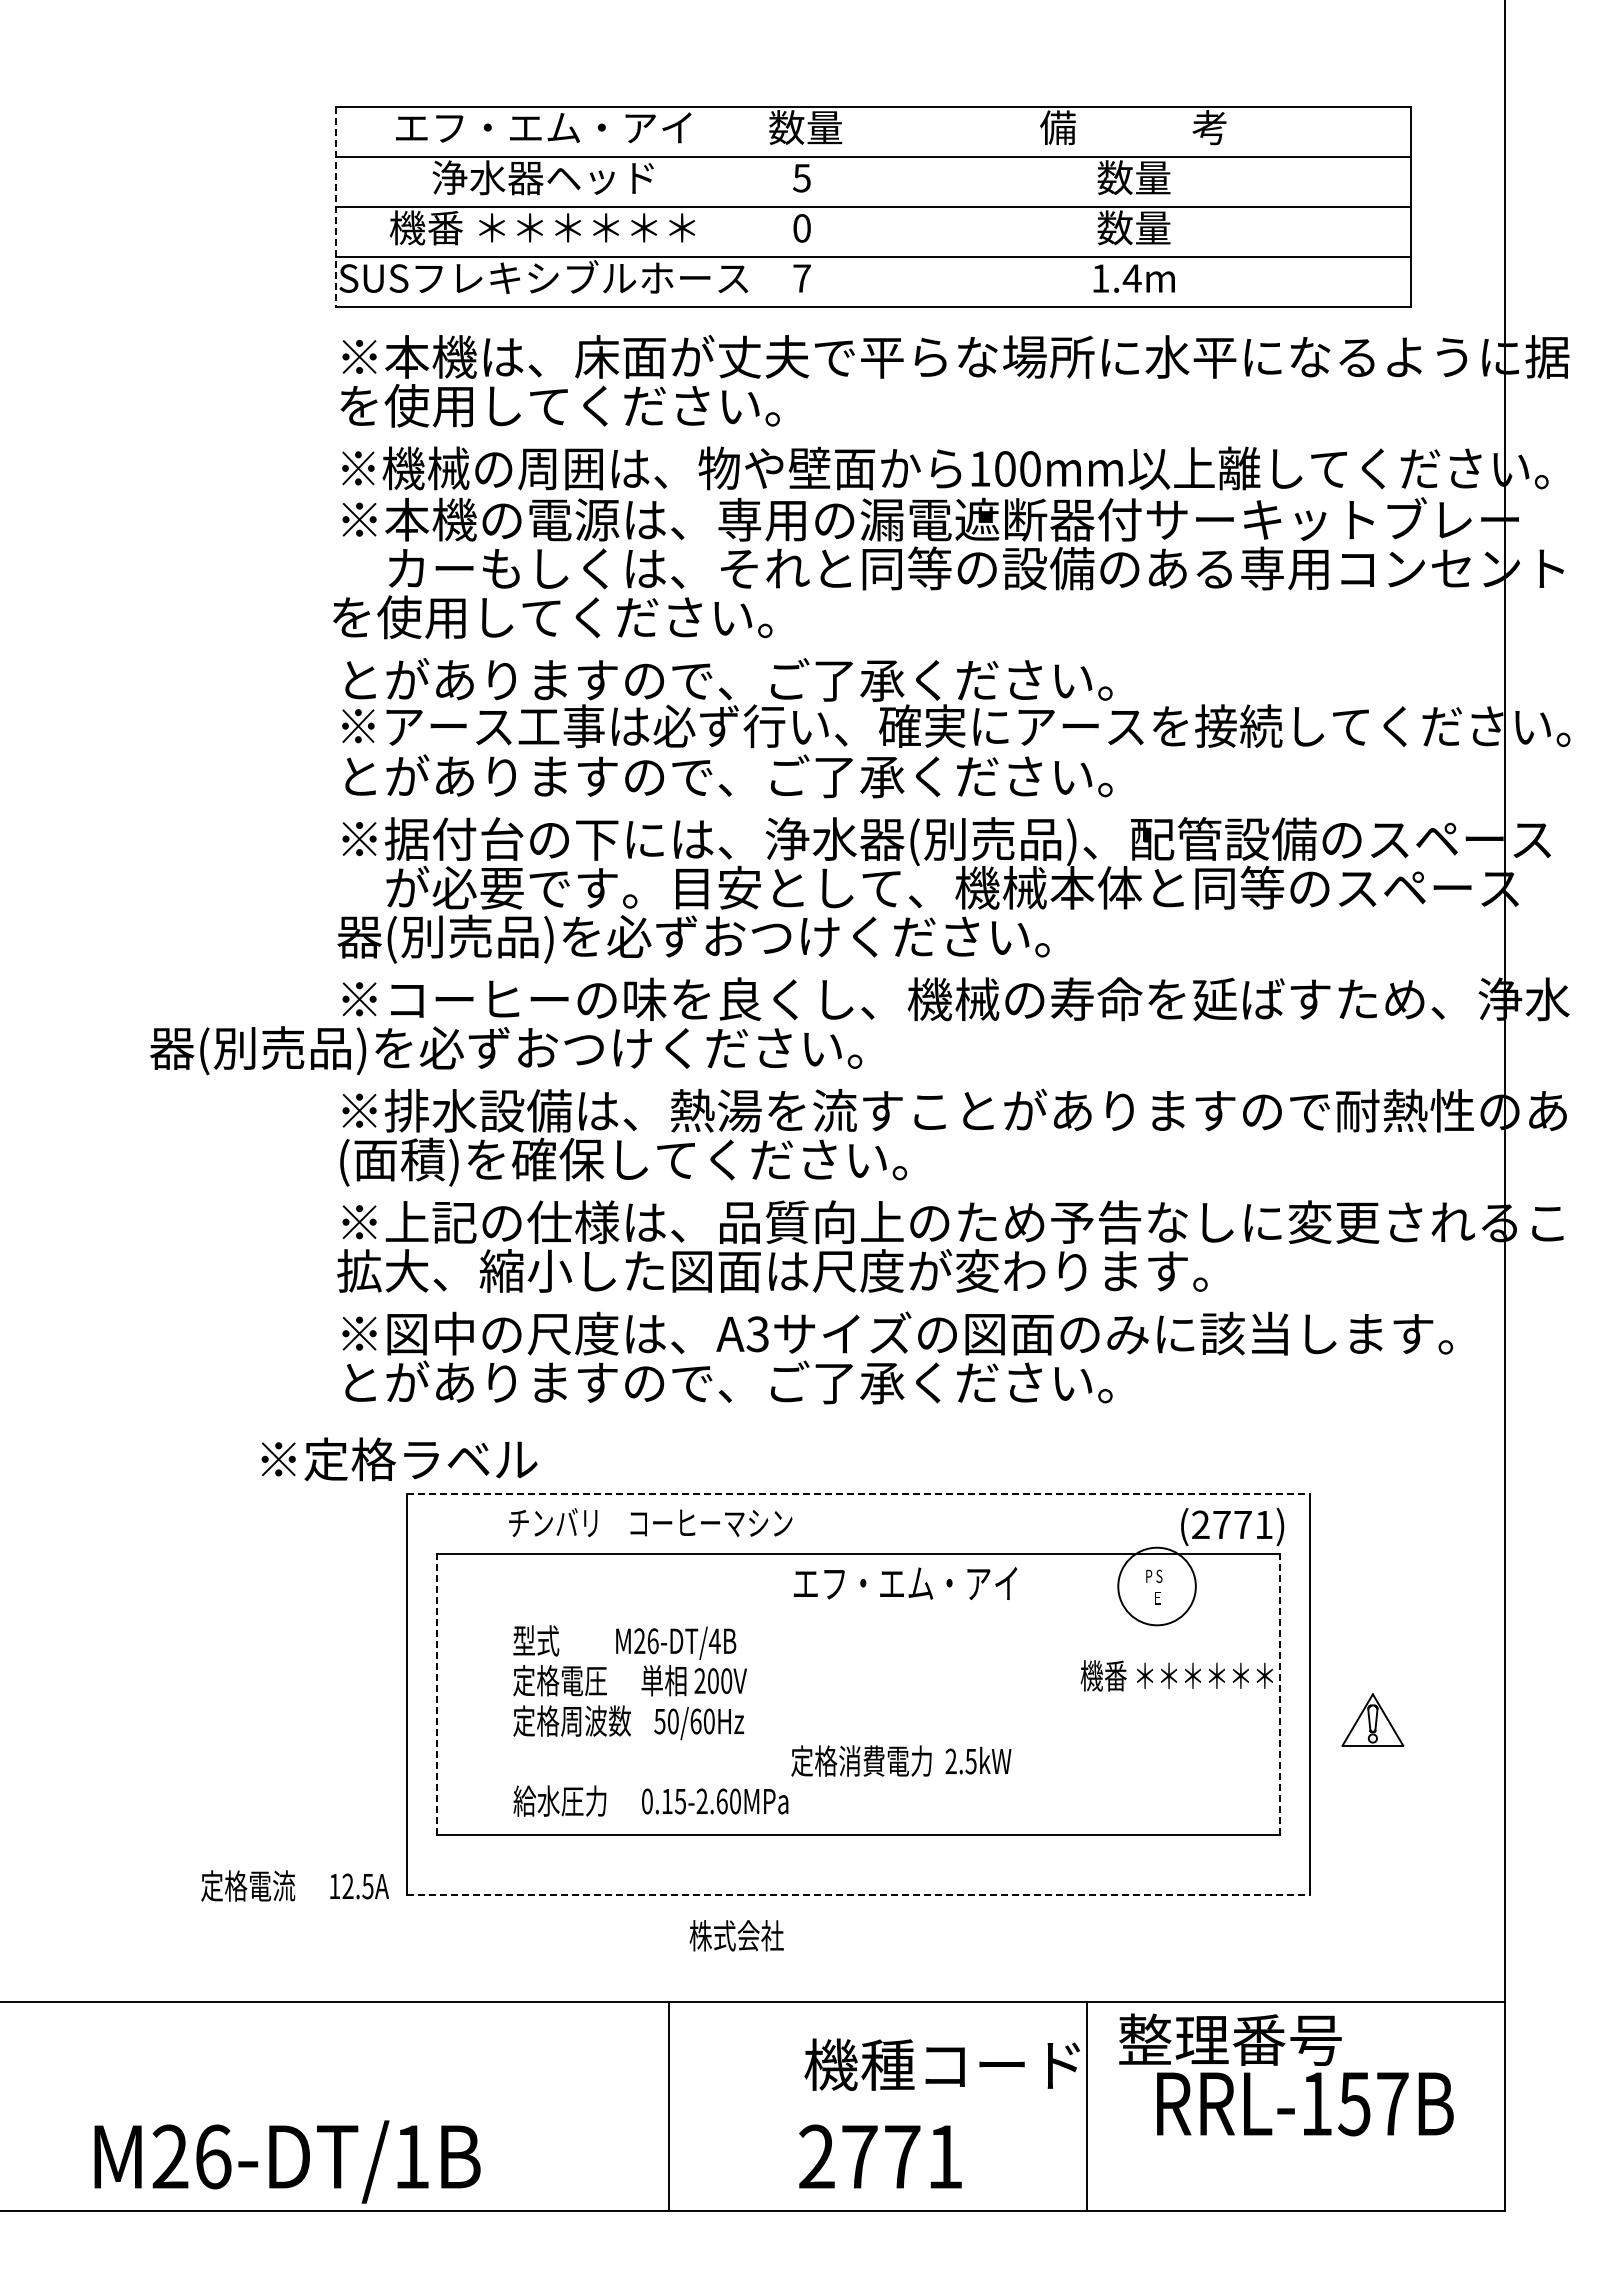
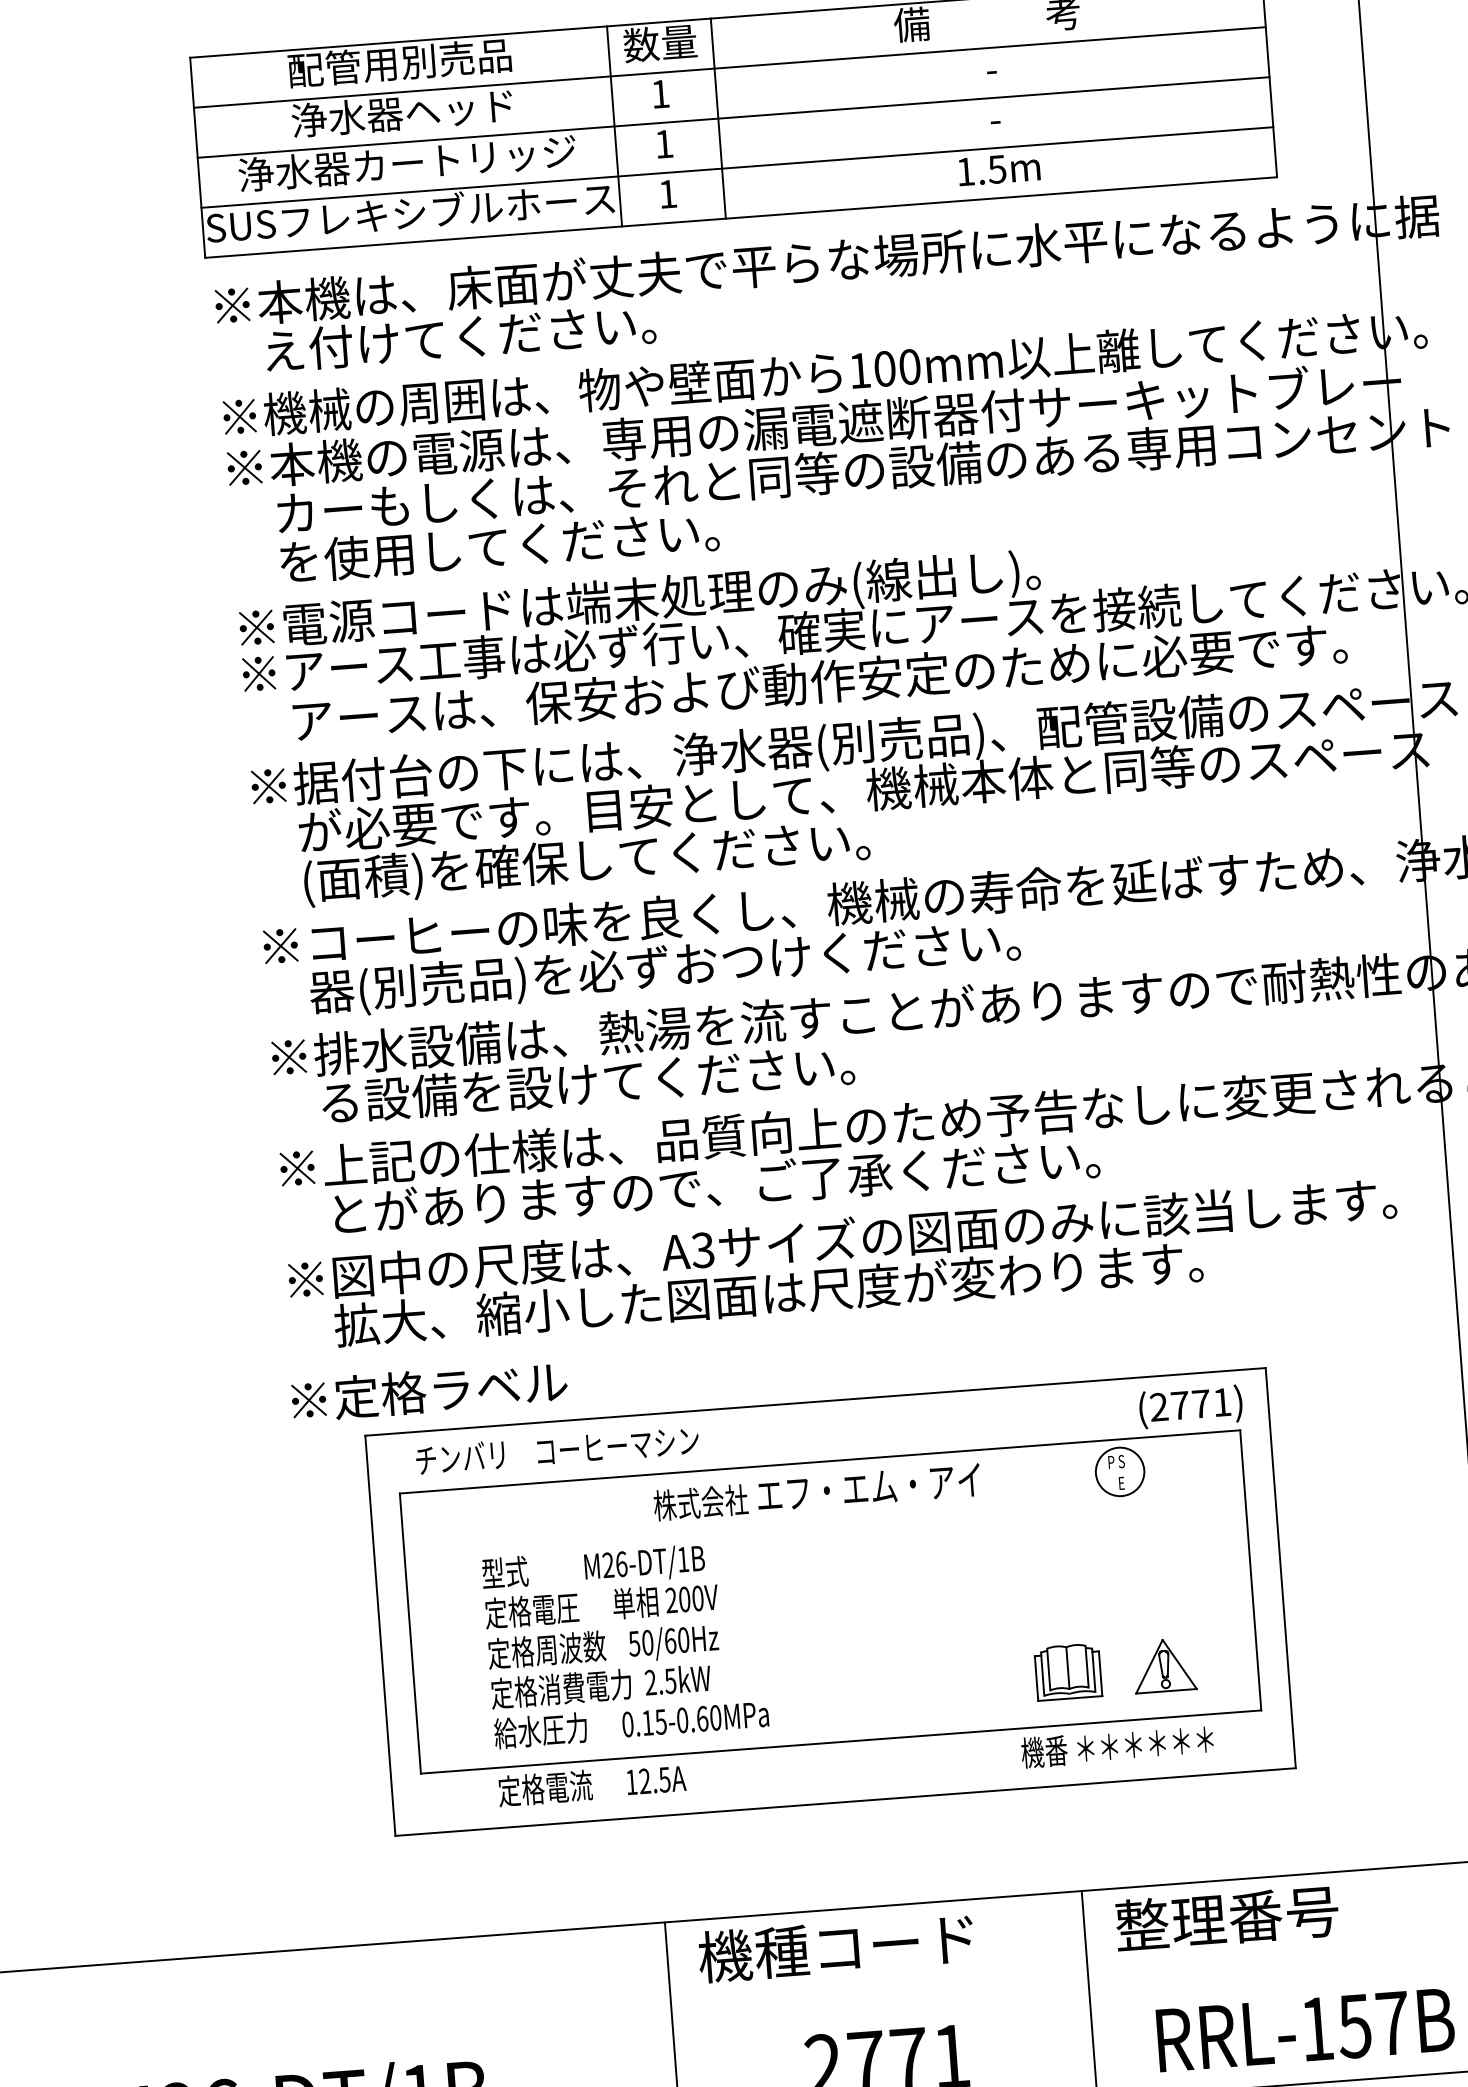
text: (543, 127) -> (398, 62), エフ・エム・アイ -> 配管用別売品
text: (1133, 177) -> (990, 68), 数量 -> -
text: (801, 178) -> (659, 94), 5 -> 1
line: (753, 206) -> (614, 126), added
line: (857, 206) -> (717, 118), added
line: (335, 207) -> (197, 158), dashed -> solid
text: (544, 227) -> (407, 162), 機番 ＊＊＊＊＊＊ -> 浄水器カートリッジ
text: (1133, 227) -> (994, 118), 数量 -> -
text: (801, 228) -> (663, 144), 0 -> 1
text: (801, 278) -> (667, 194), 7 -> 1
text: (1131, 278) -> (996, 169), 1.4m -> 1.5m
text: (431, 405) -> (308, 348), を使用してください。 -> え付けてください。
text: (552, 617) -> (499, 546), moved
text: (743, 682) -> (639, 601), とがありますので、ご了承ください。 -> ※電源コードは端末処理のみ(線出し)。
text: (895, 776) -> (798, 683), とがありますので、ご了承ください。 -> アースは、保安および動作安定のために必要です。
text: (693, 938) -> (609, 860), 器(別売品)を必ずおつけください。 -> (面積)を確保してください。
text: (506, 1050) -> (665, 968), moved
text: (631, 1161) -> (564, 1087), (面積)を確保してください。 -> る設備を設けてください。
text: (772, 1270) -> (712, 1185), 拡大、縮小した図面は尺度が変わります。 -> とがありますので、ご了承ください。
text: (800, 1382) -> (749, 1295), とがありますので、ご了承ください。 -> 拡大、縮小した図面は尺度が変わります。
text: (399, 1459) -> (429, 1391), moved
line: (859, 1493) -> (816, 1401), dashed -> solid
text: (650, 1522) -> (557, 1450), moved
circle: (1156, 1586) -> (1119, 1471), size x0.62
text: (714, 1640) -> (682, 1558), M26-DT/4B -> M26-DT/1B
text: (1176, 1675) -> (1117, 1745), moved
line: (437, 1694) -> (410, 1633), dashed -> solid
line: (1279, 1694) -> (1250, 1570), dashed -> solid
part: (1372, 1719) -> (1164, 1665), moved
text: (901, 1760) -> (601, 1685), moved
part: (1090, 1782) -> (1068, 1672), added
text: (701, 1801) -> (681, 1720), 0.15-2.60MPa -> 0.15-0.60MPa
text: (294, 1885) -> (591, 1784), moved
line: (859, 1895) -> (846, 1802), dashed -> solid
text: (736, 1935) -> (700, 1502), moved
text: (941, 2064) -> (835, 1947), moved
text: (1305, 2104) -> (1305, 2030), moved

